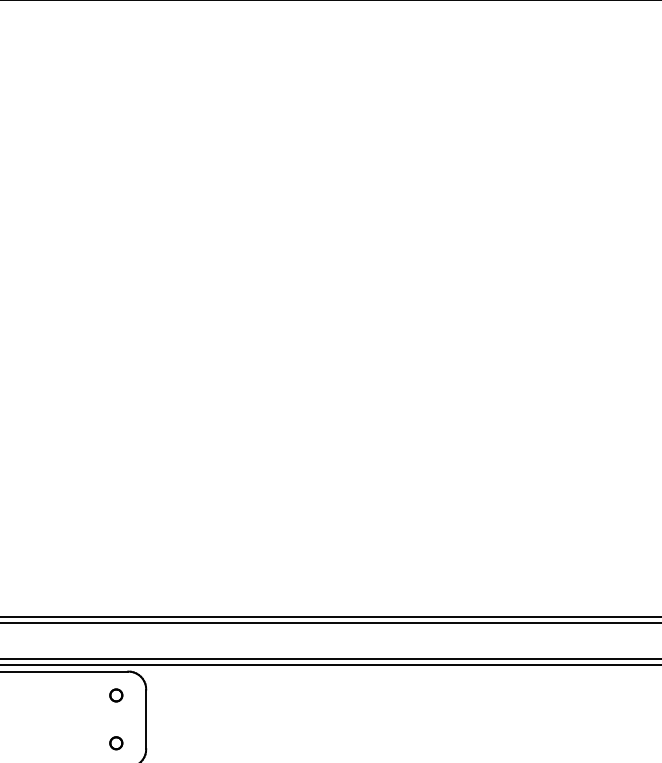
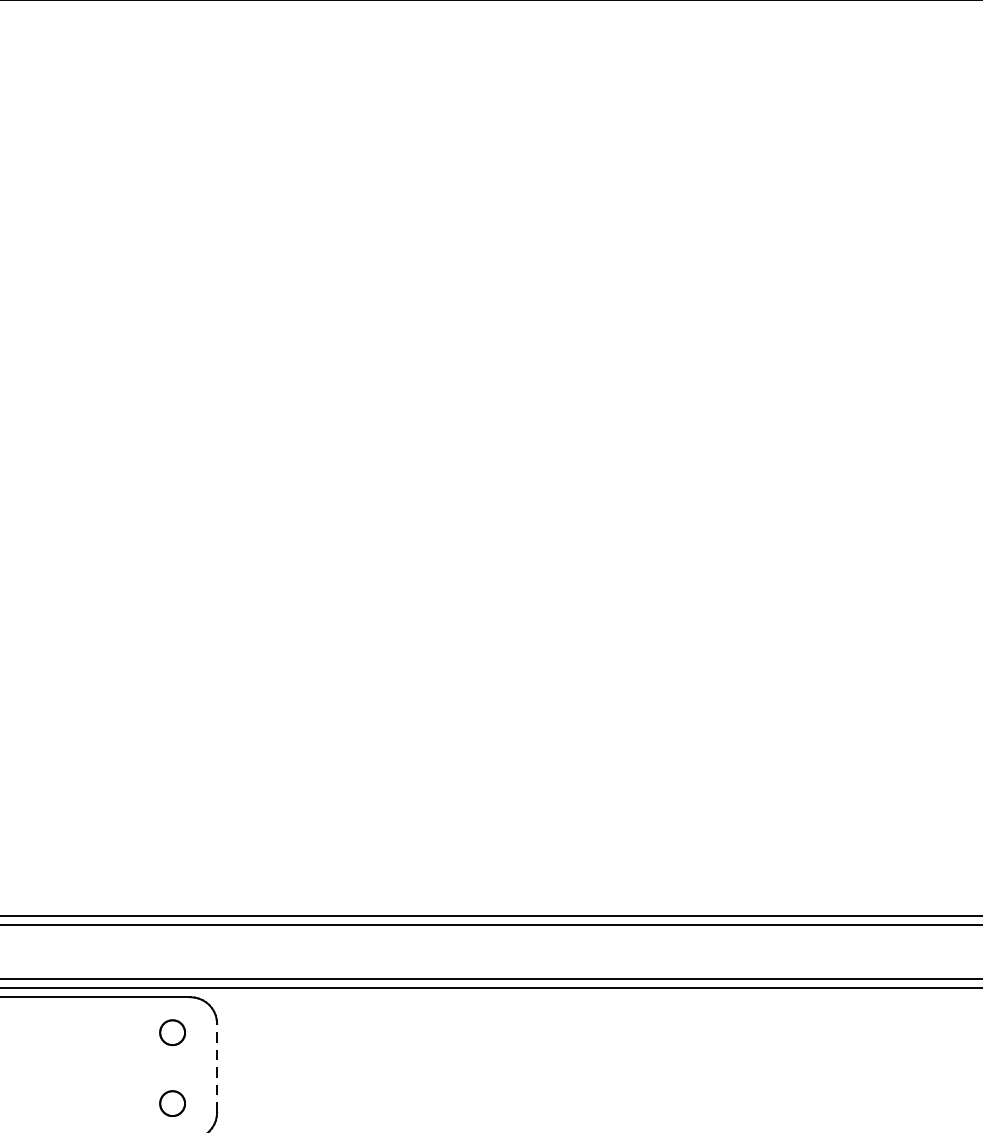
part: (116, 695) -> (172, 1032), size x1.4
line: (146, 719) -> (217, 1068), solid -> dashed
part: (116, 743) -> (172, 1104), size x1.4

